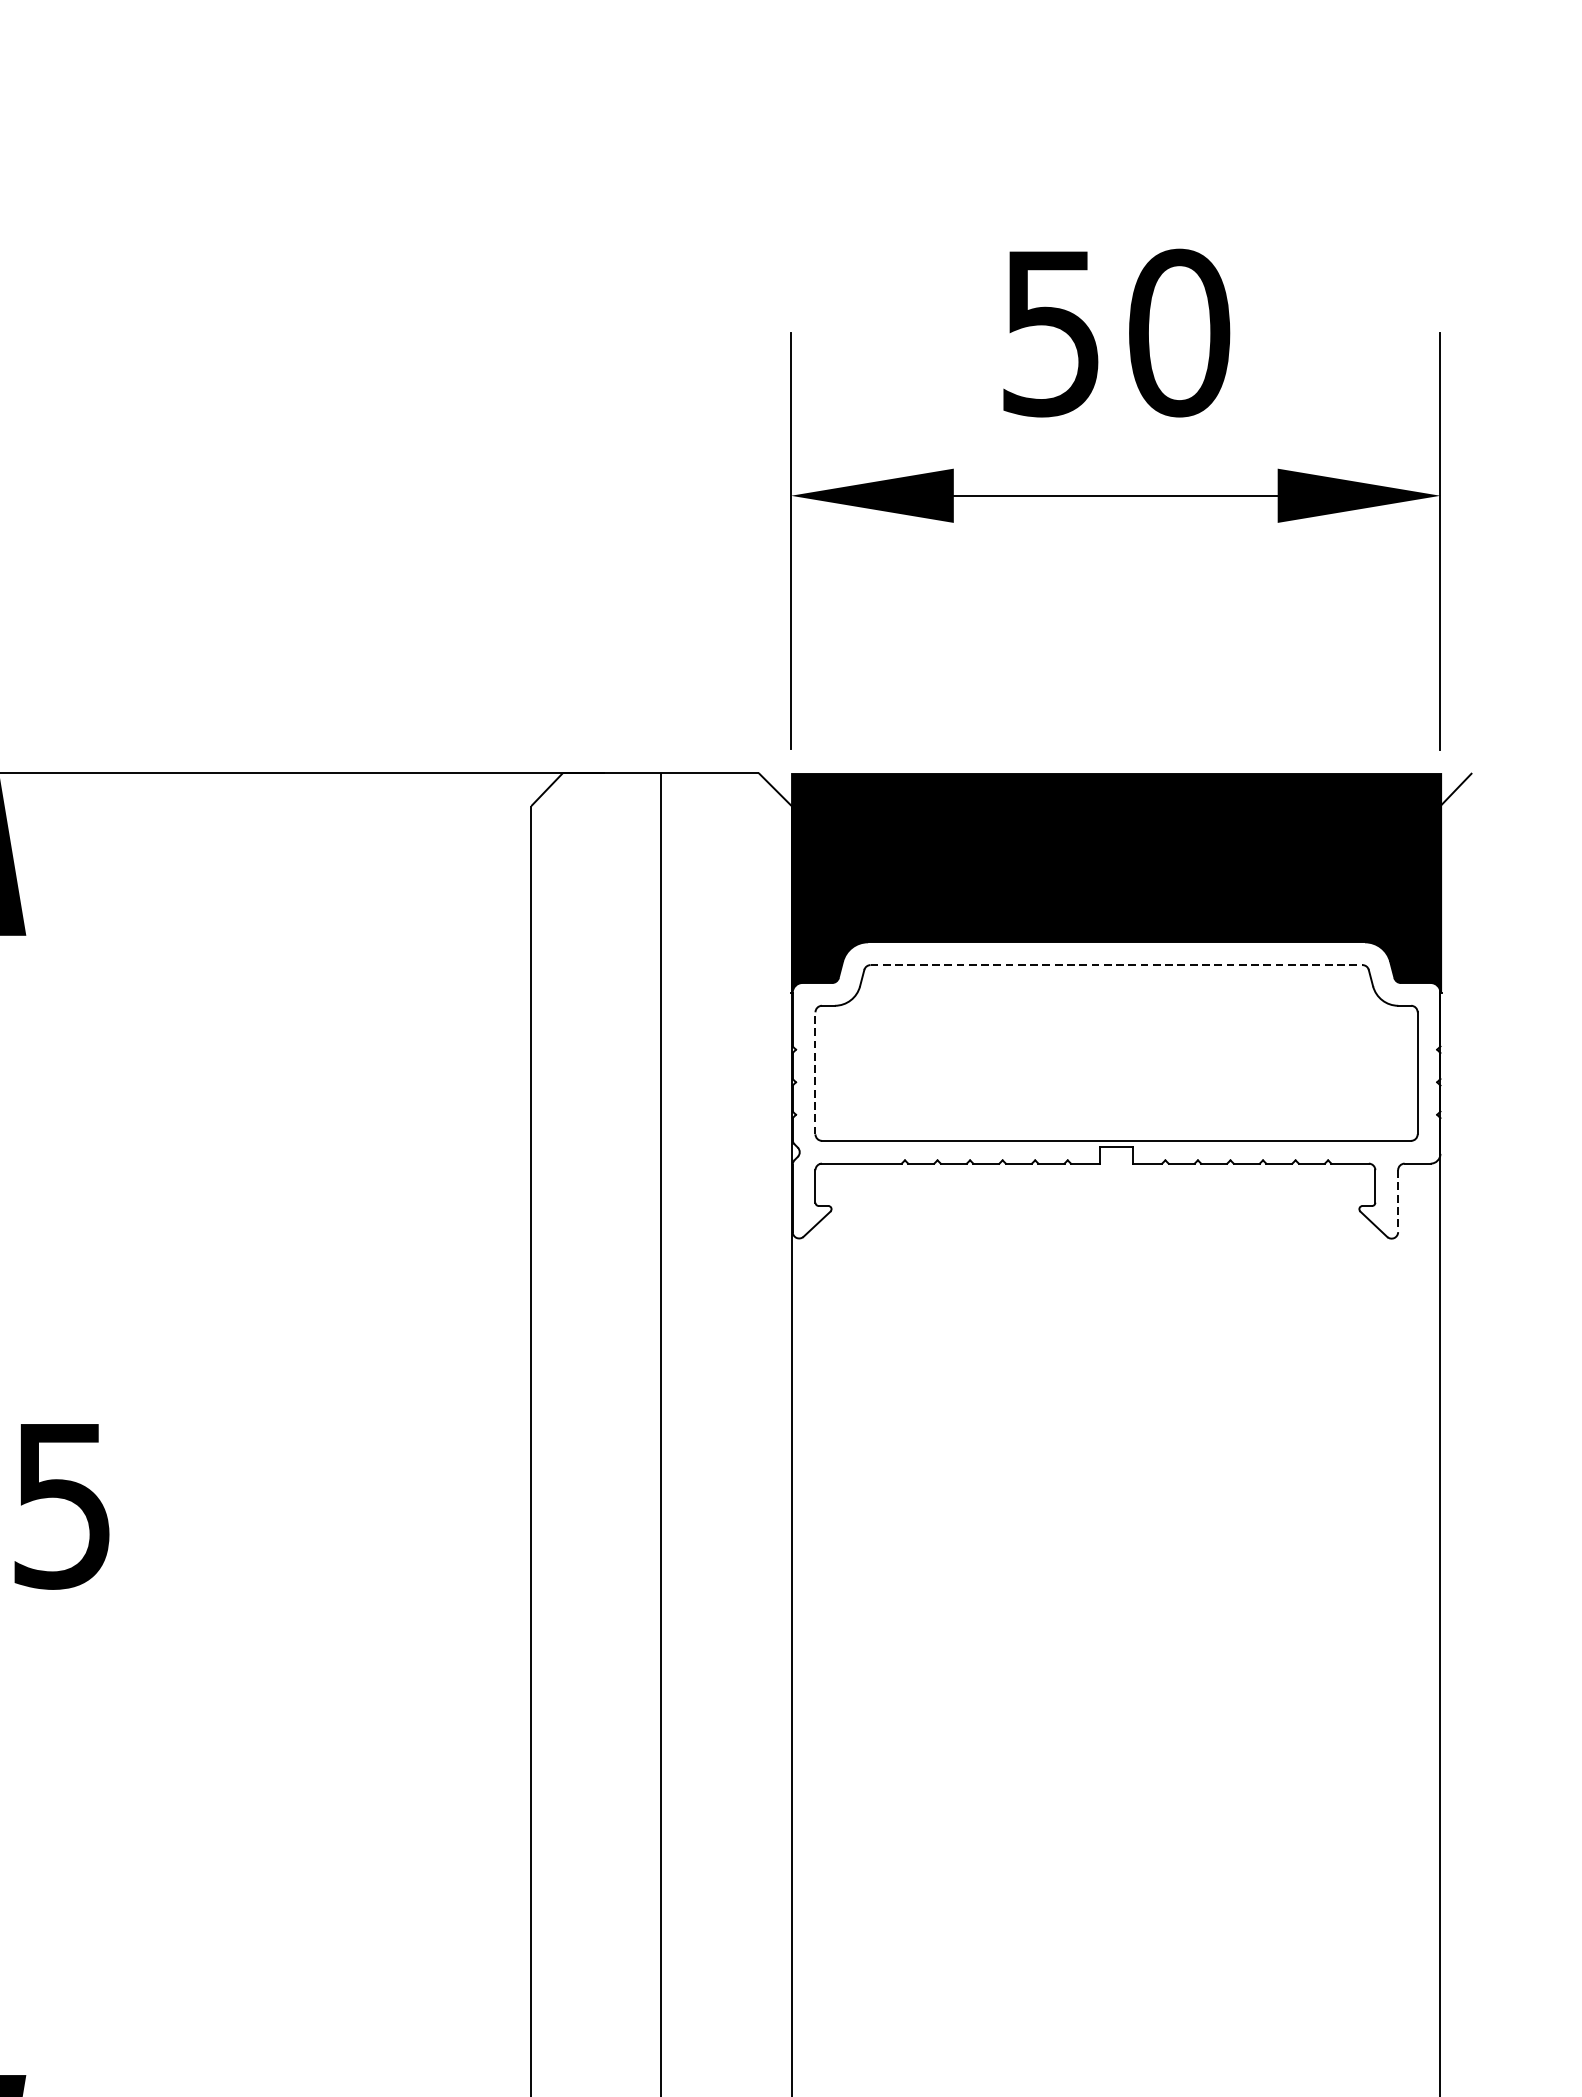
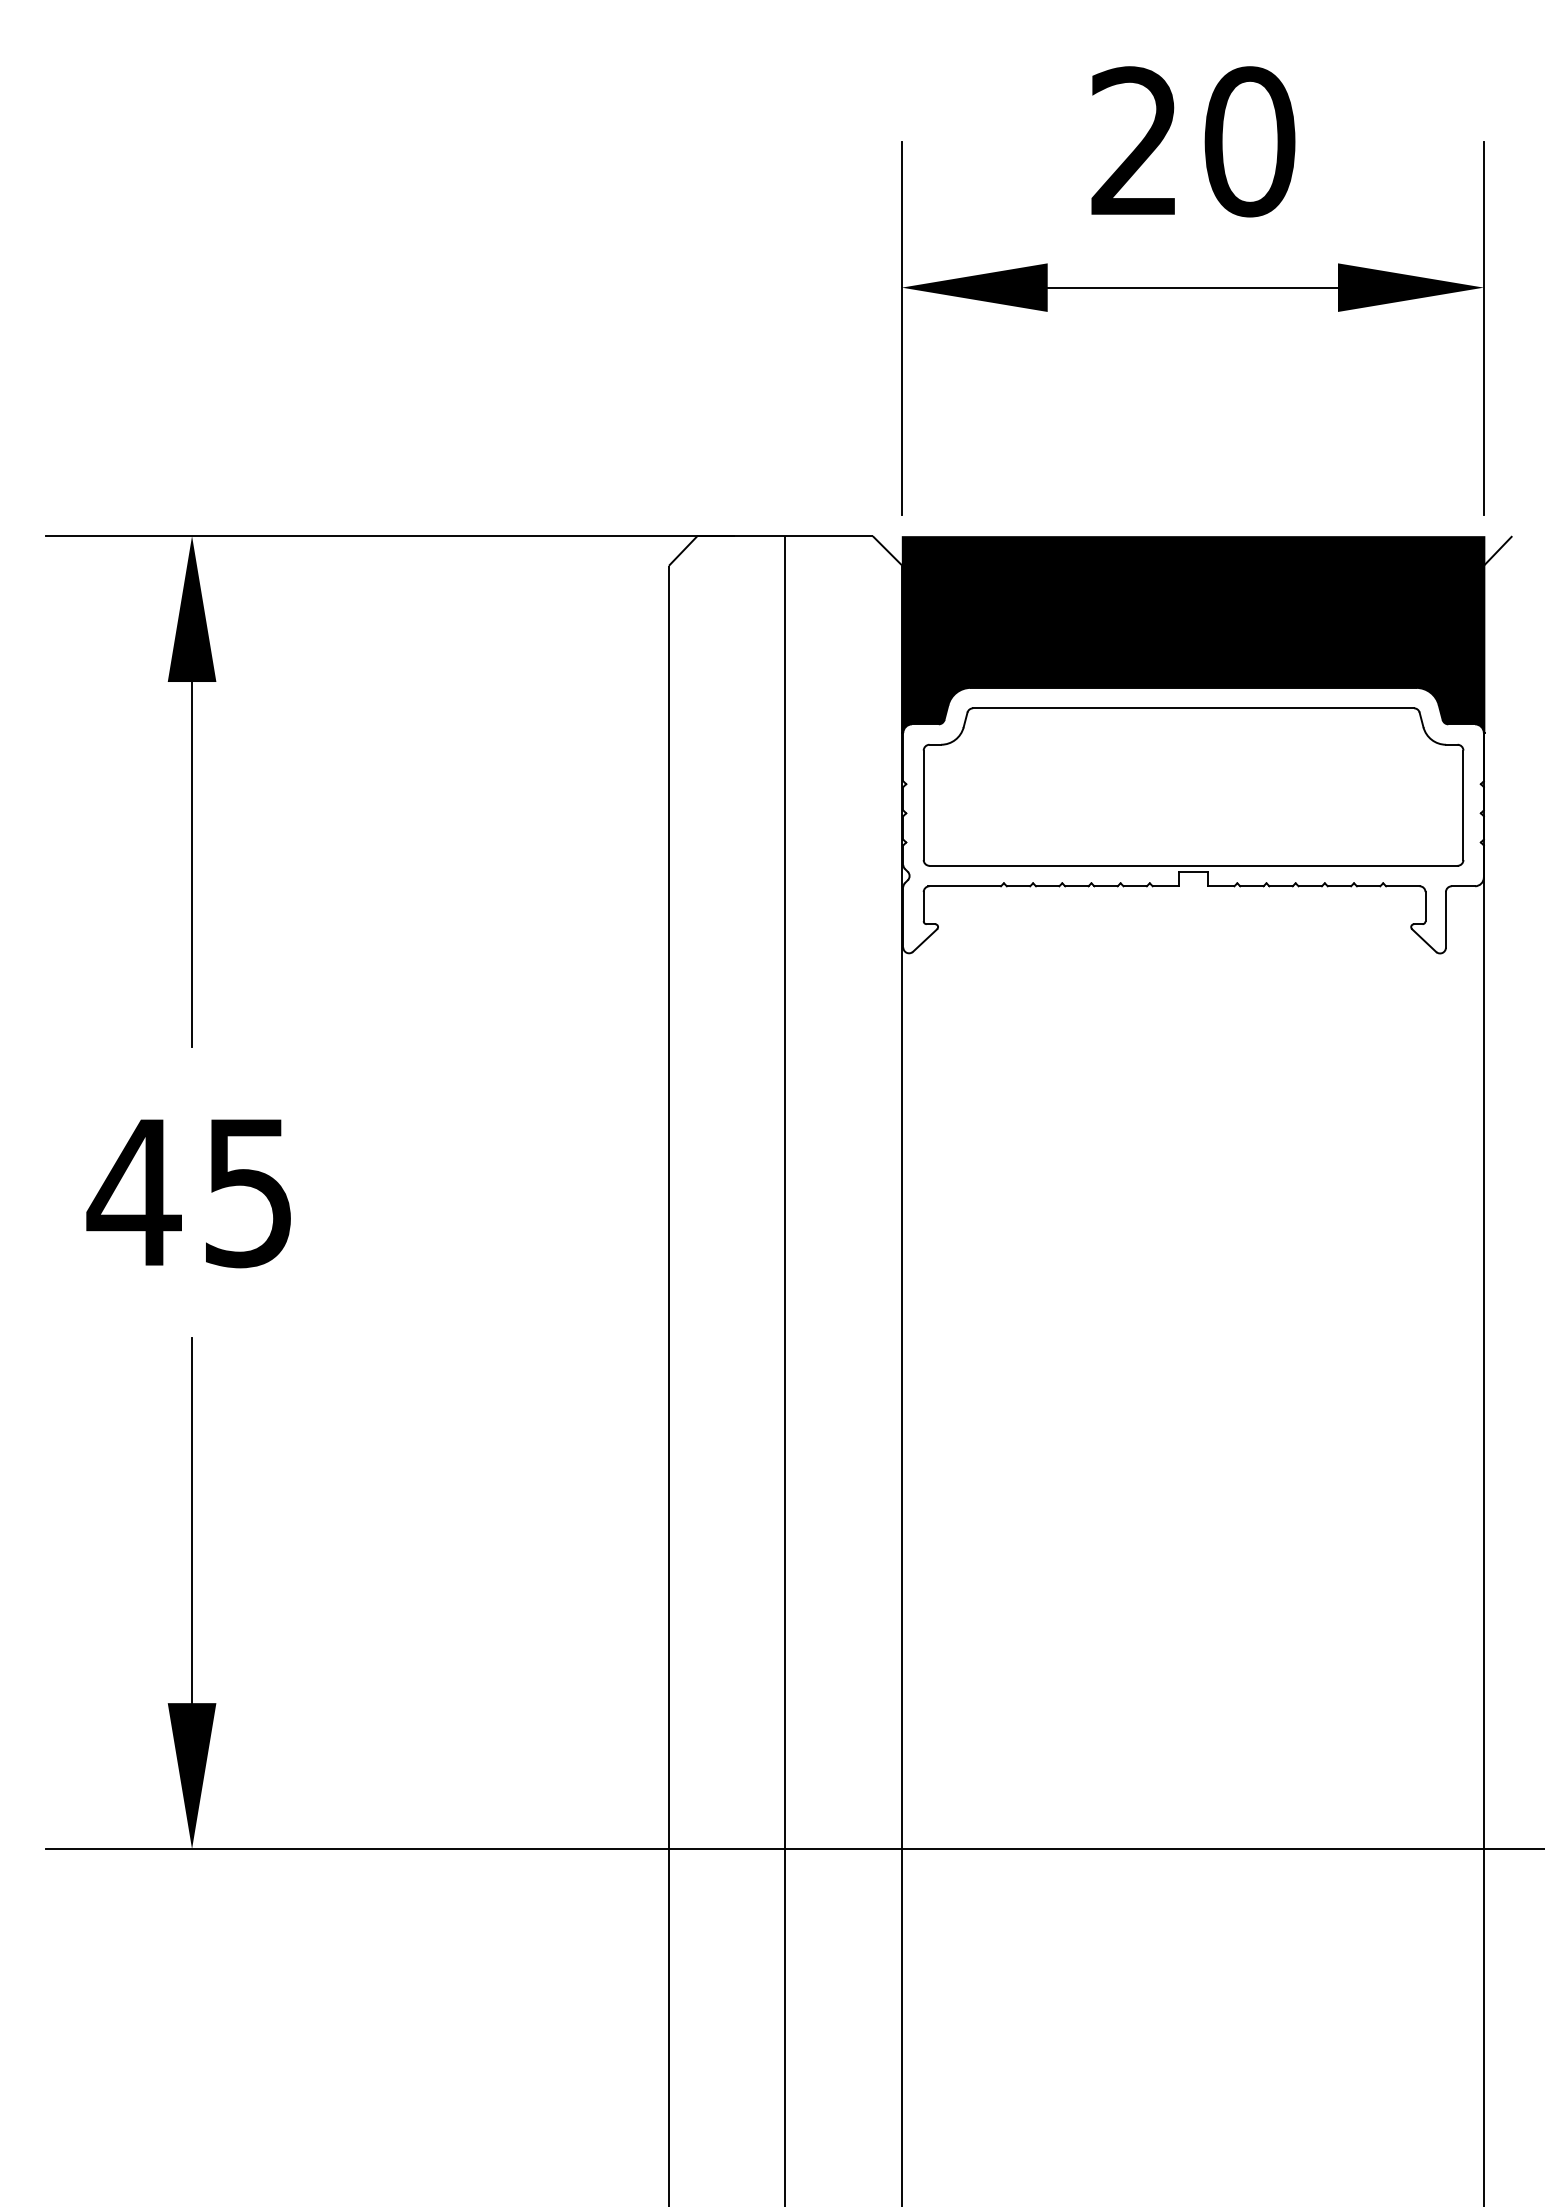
text: (1050, 332) -> (1134, 141), 50 -> 20
line: (1117, 965) -> (1194, 708), dashed -> solid
line: (815, 1073) -> (923, 805), dashed -> solid
line: (1397, 1200) -> (1445, 919), dashed -> solid

